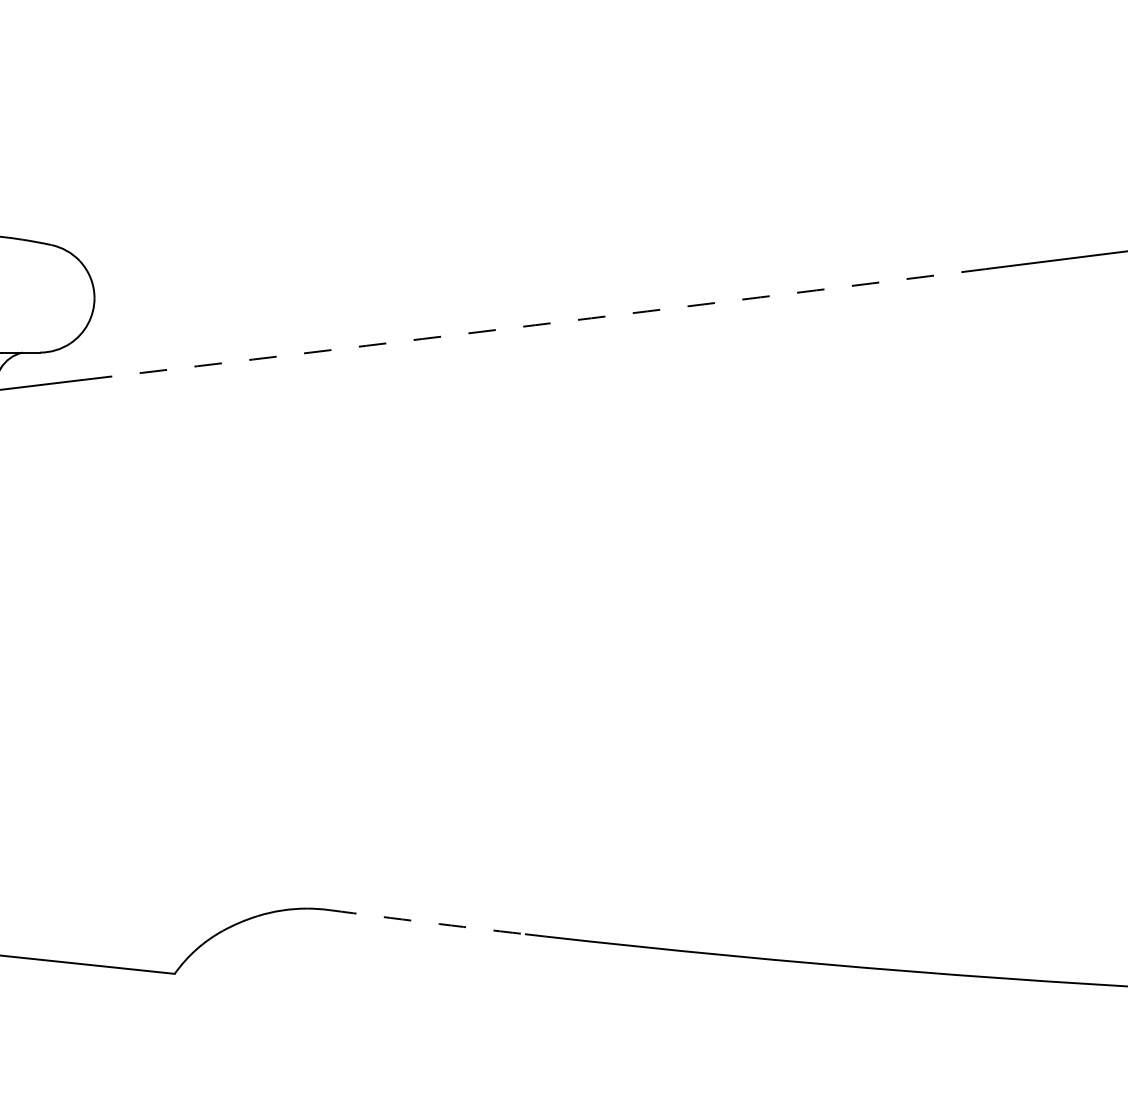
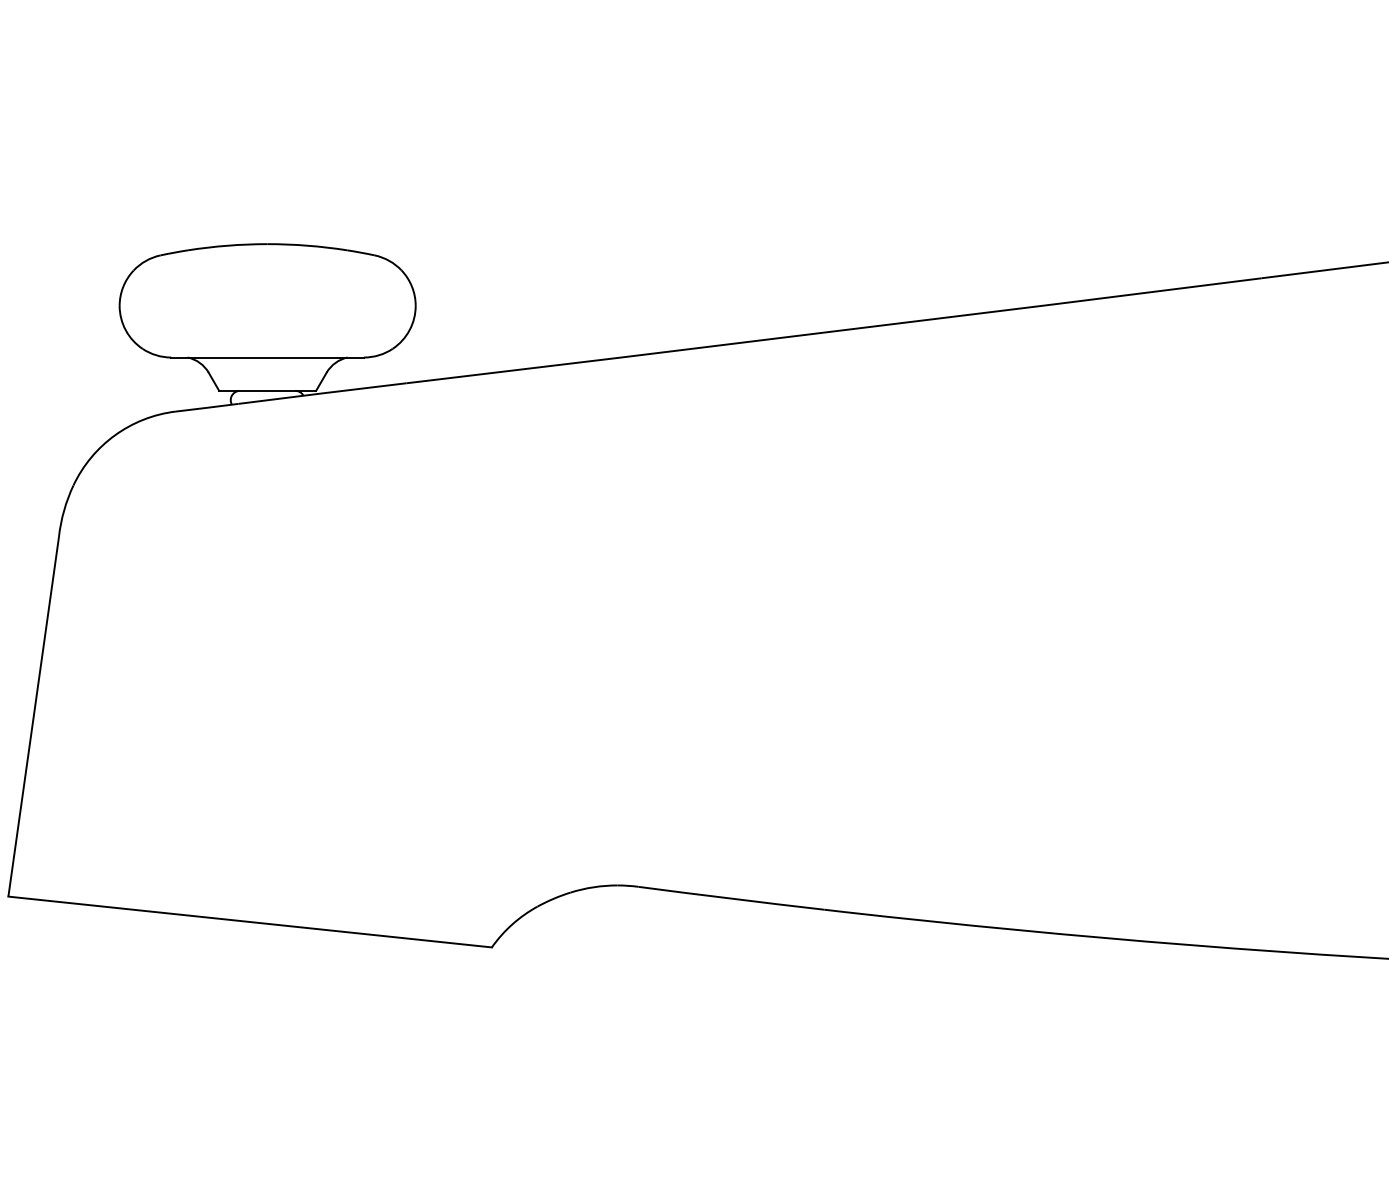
arc: (535, 325) -> (834, 331), dashed -> solid
arc: (427, 922) -> (731, 898), dashed -> solid

